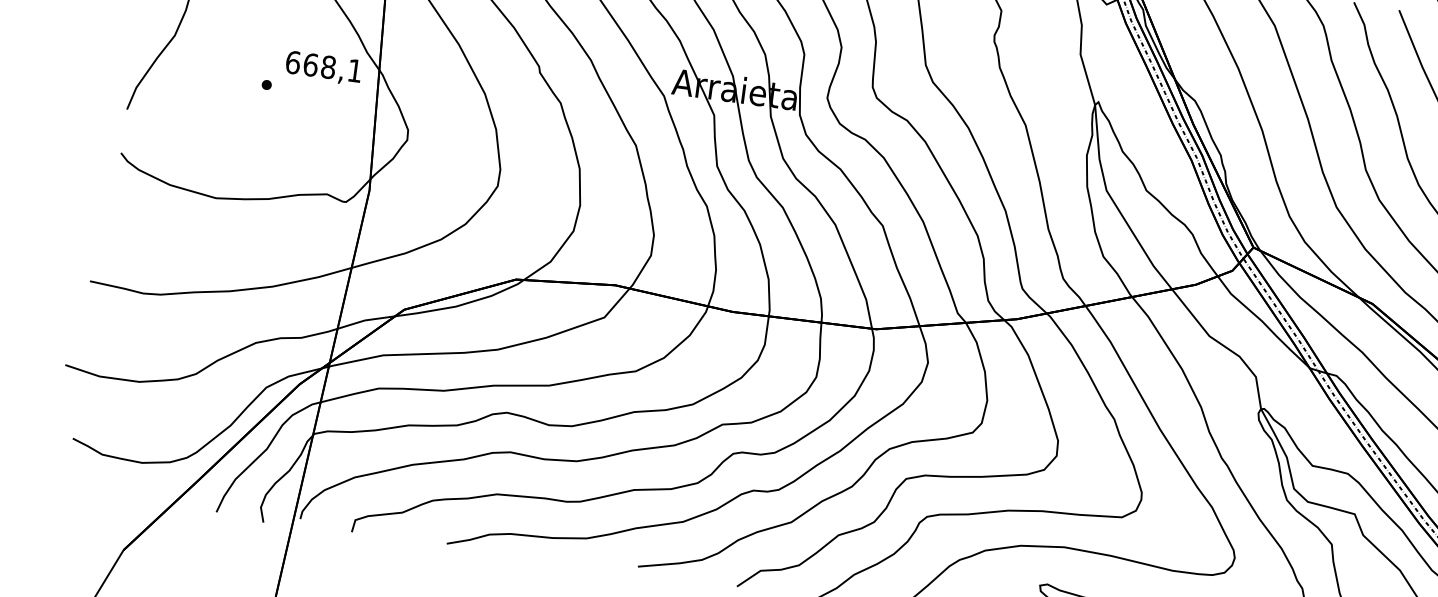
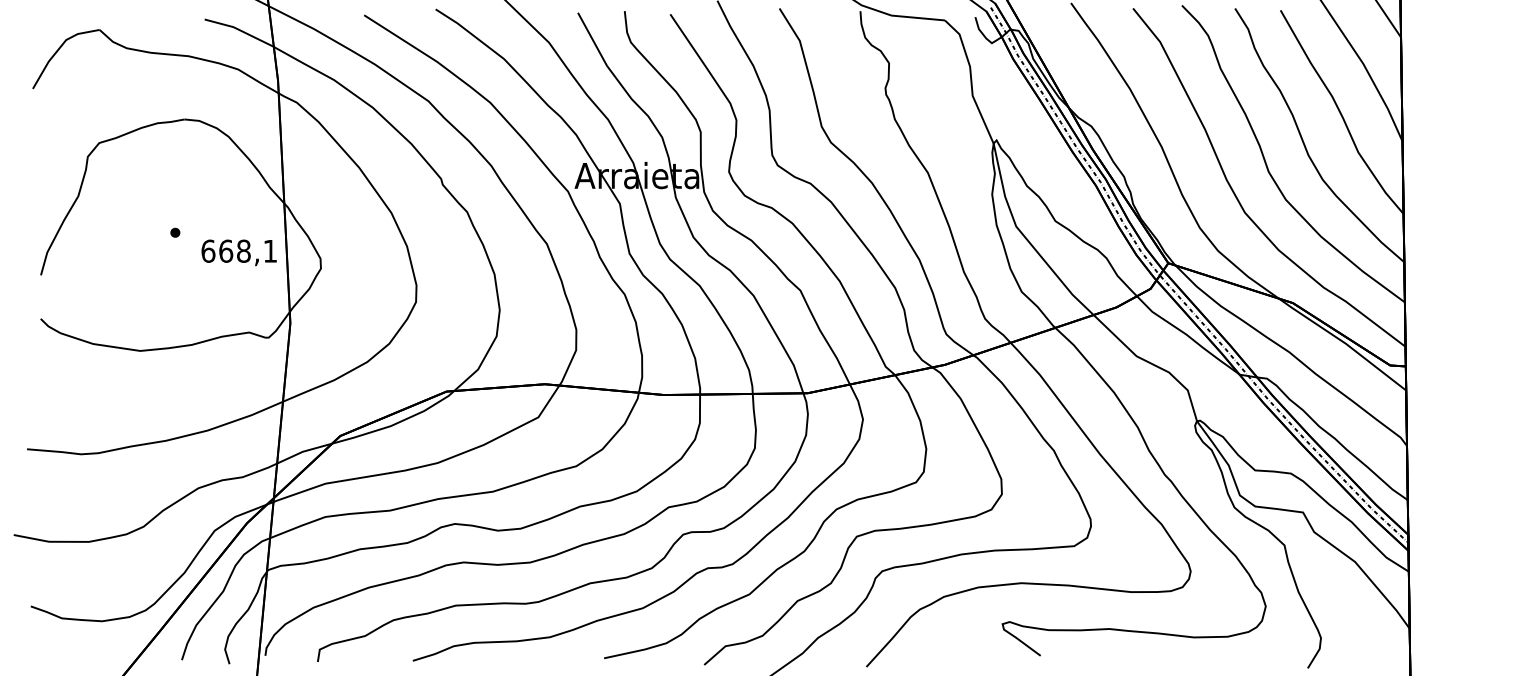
text: (323, 67) -> (238, 252), moved

